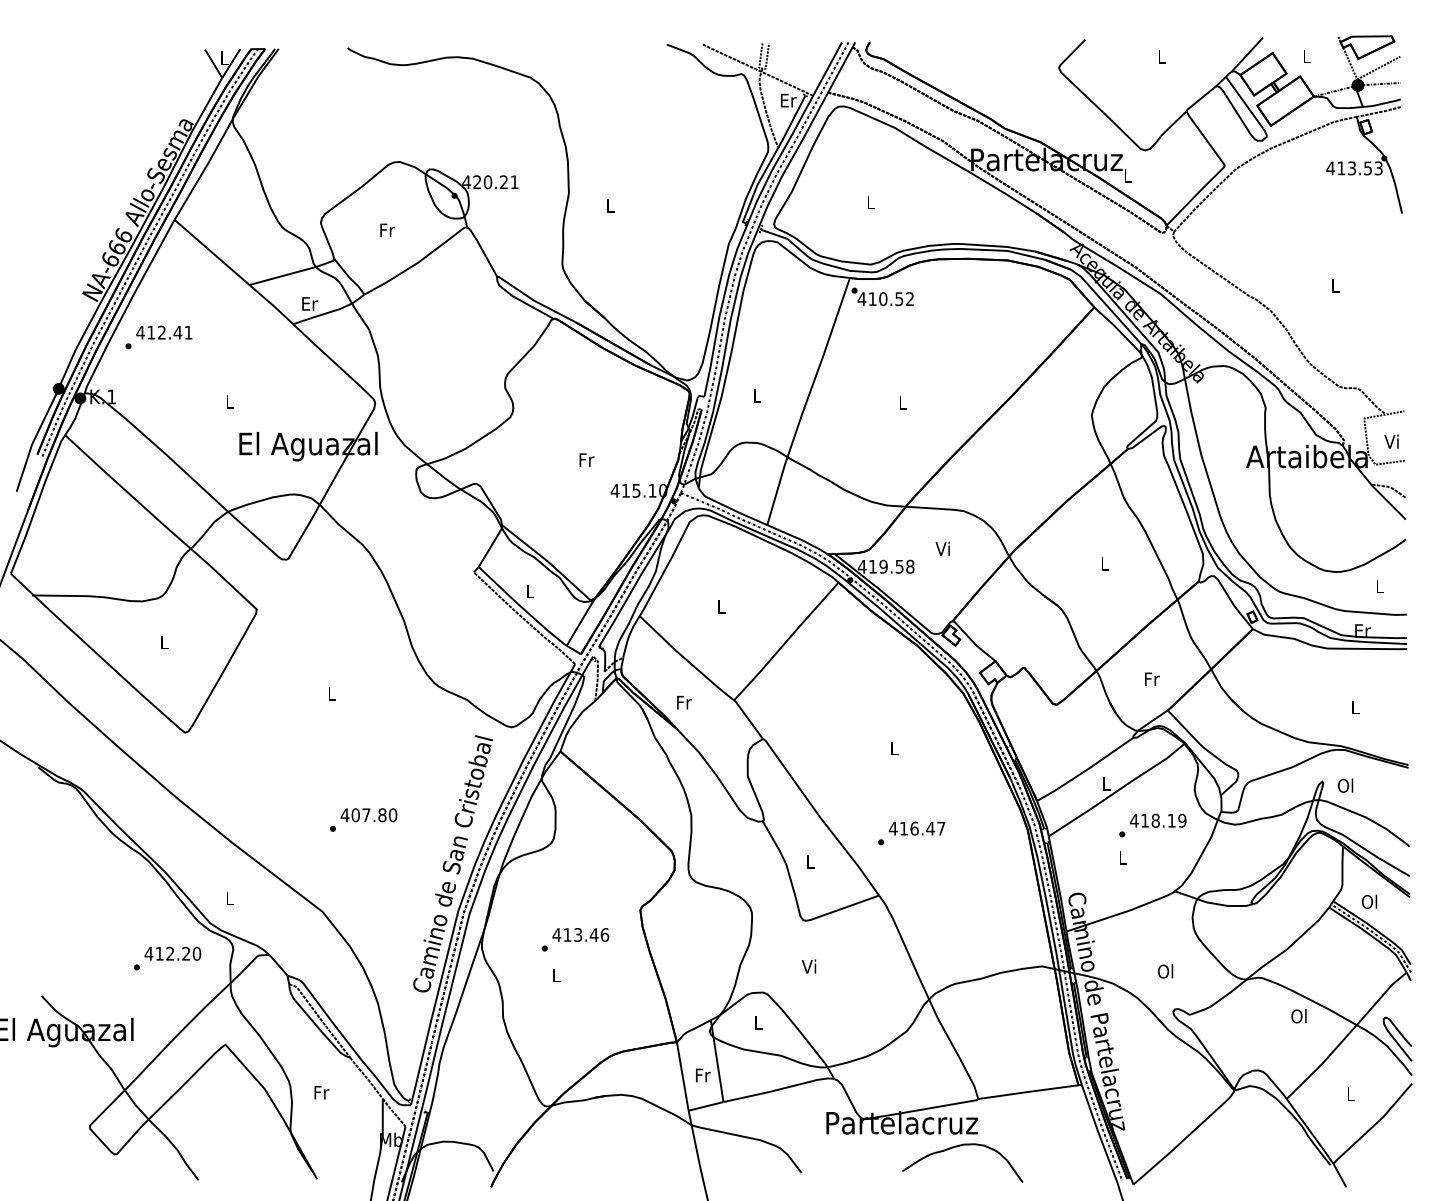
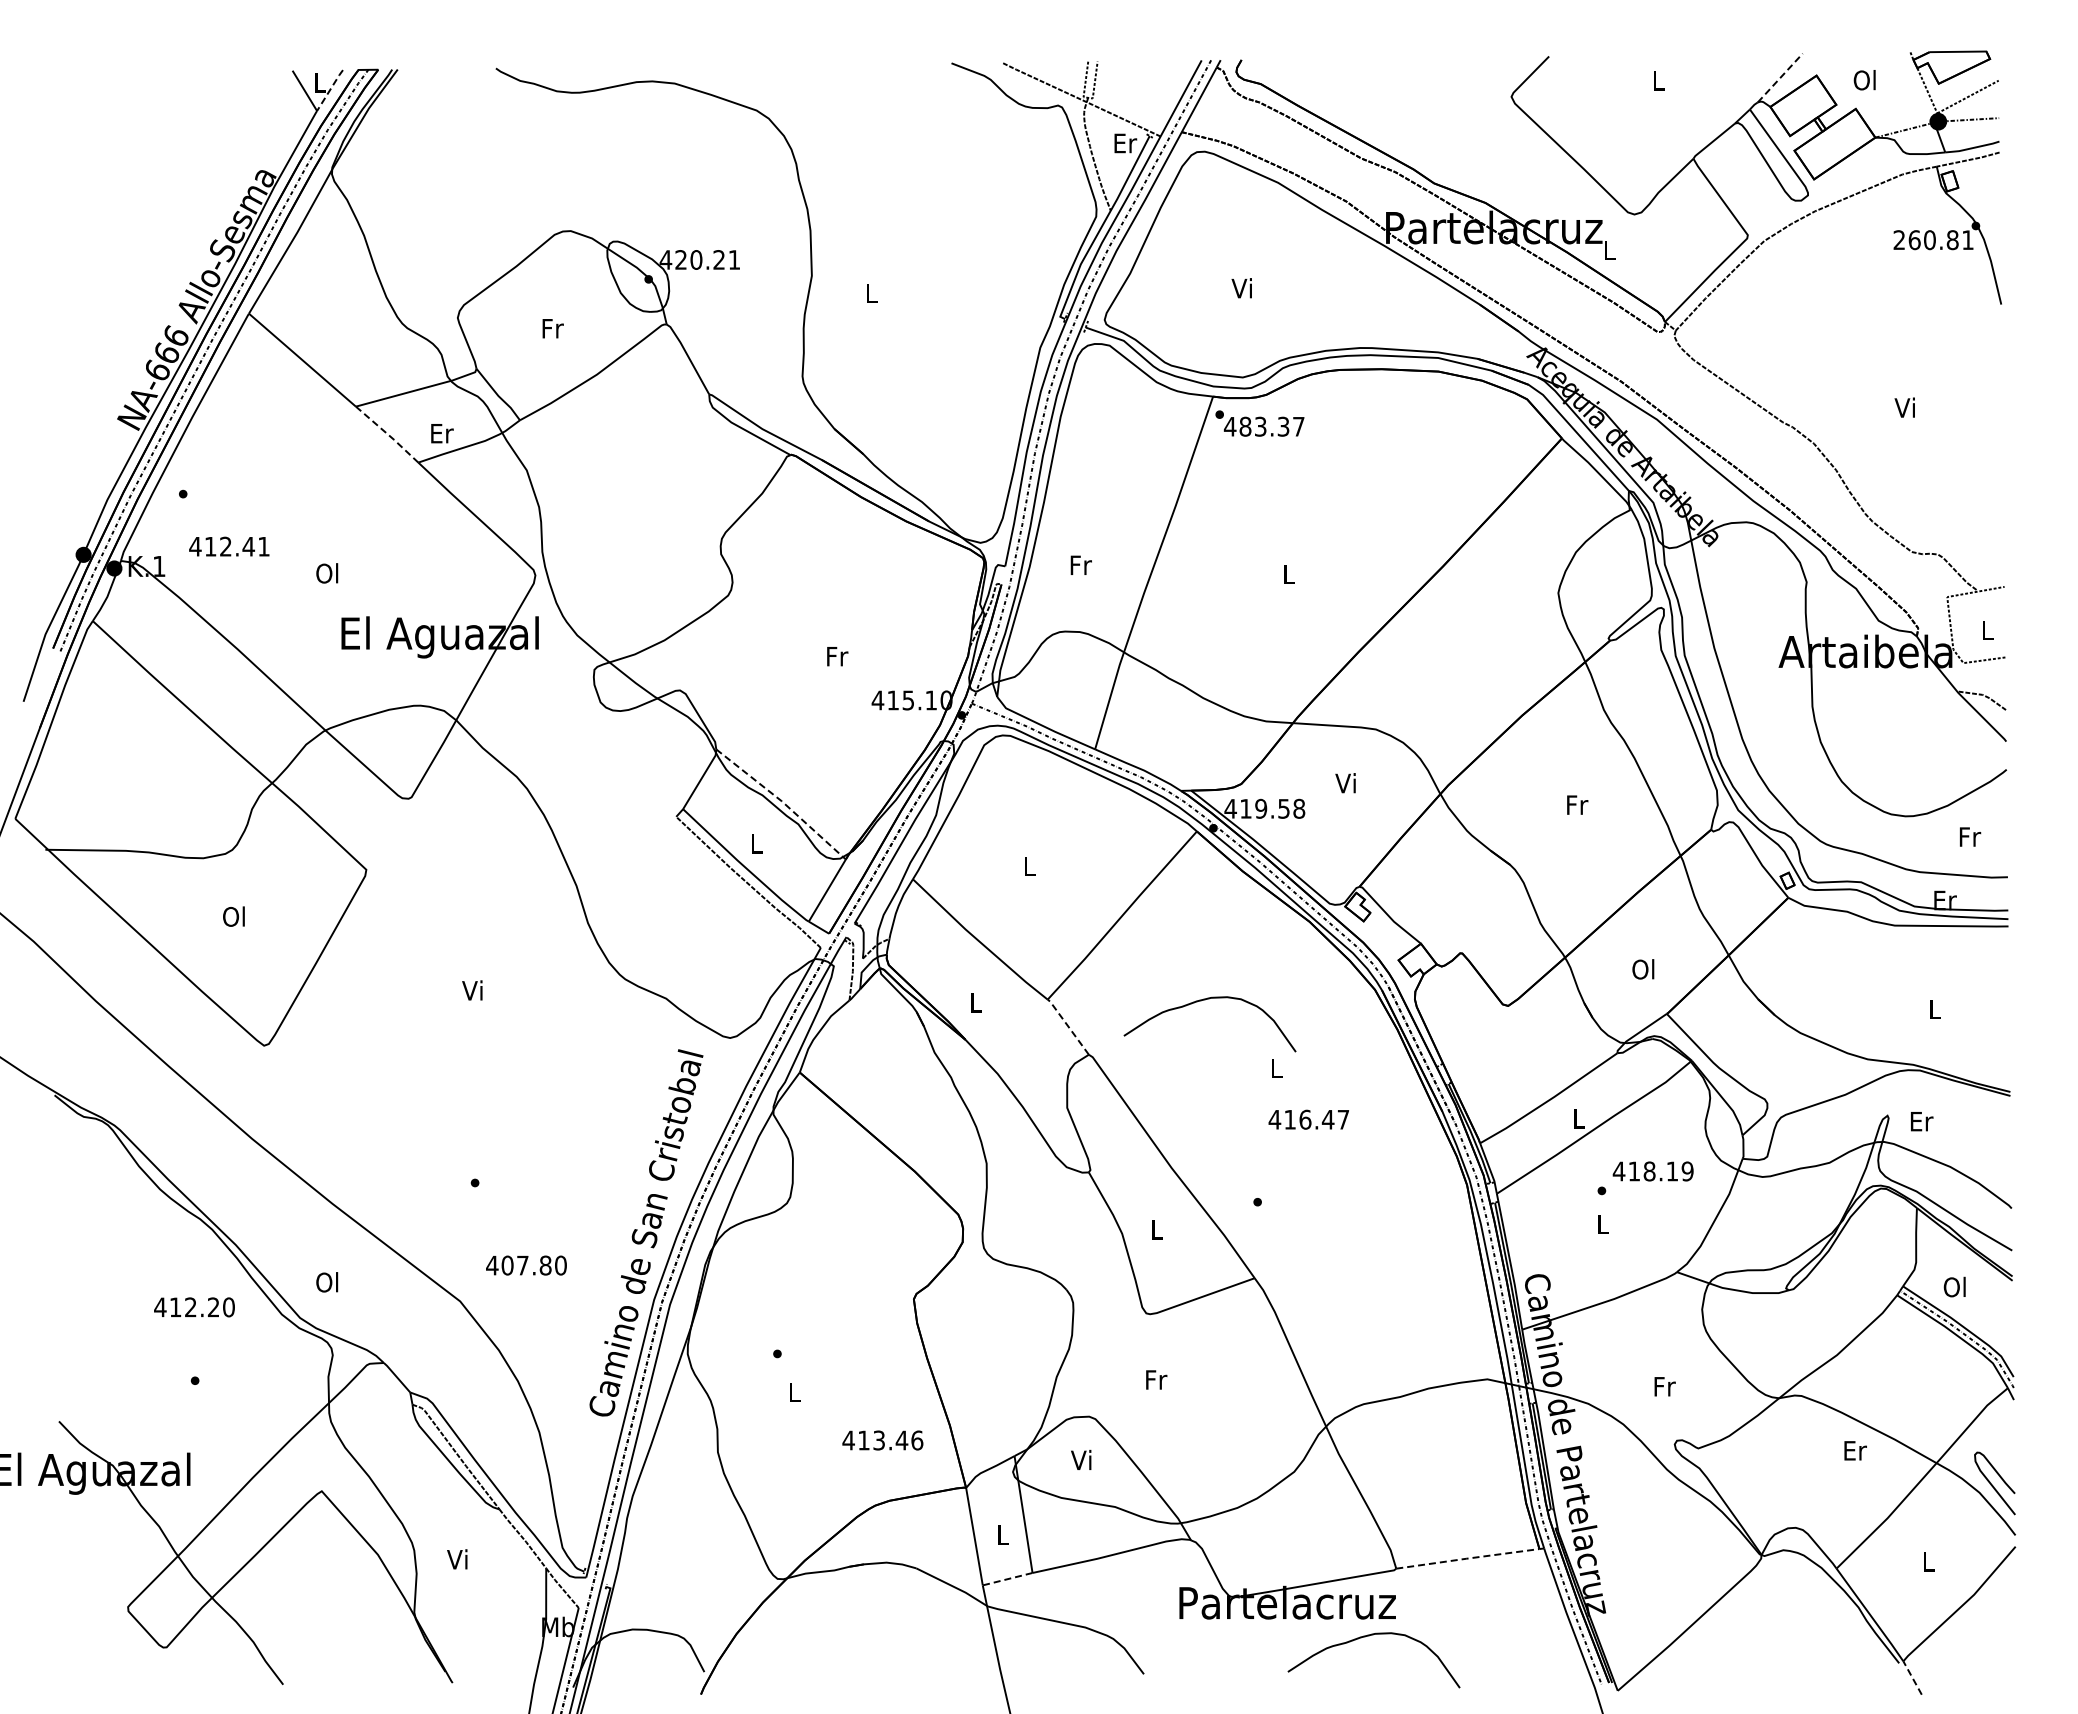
line: (1247, 54) -> (1780, 77), solid -> dashed
text: (1306, 56) -> (1864, 80), L -> Ol
line: (231, 63) -> (330, 90), solid -> dashed
text: (1354, 168) -> (1933, 240), 413.53 -> 260.81
text: (869, 202) -> (1241, 288), L -> Vi
text: (1334, 285) -> (1904, 407), L -> Vi
text: (890, 298) -> (1271, 426), 410.52 -> 483.37
line: (272, 304) -> (388, 434), solid -> dashed
text: (164, 332) -> (229, 546), moved
text: (757, 395) -> (1080, 564), L -> Fr
text: (229, 401) -> (327, 573), L -> Ol
text: (1391, 441) -> (1986, 630), Vi -> L
line: (548, 562) -> (782, 802), solid -> dashed
text: (1105, 563) -> (1577, 804), L -> Fr
text: (1380, 586) -> (1970, 836), L -> Fr
text: (163, 642) -> (233, 916), L -> Ol
text: (1151, 679) -> (1643, 969), Fr -> Ol
text: (331, 694) -> (472, 990), L -> Vi
curve: (844, 701) -> (1205, 1000), added
text: (684, 702) -> (976, 1002), Fr -> L
line: (747, 718) -> (1067, 1025), solid -> dashed
text: (1346, 785) -> (1921, 1121), Ol -> Er
text: (368, 815) -> (526, 1265), moved
text: (916, 828) -> (1308, 1119), moved
text: (229, 898) -> (327, 1282), L -> Ol
text: (580, 934) -> (882, 1440), moved
text: (172, 953) -> (194, 1307), moved
text: (809, 966) -> (1155, 1379), Vi -> Fr
text: (1165, 971) -> (1663, 1386), Ol -> Fr
text: (1299, 1016) -> (1854, 1450), Ol -> Er
text: (757, 1022) -> (1081, 1459), L -> Vi
text: (703, 1075) -> (1003, 1534), Fr -> L
line: (1028, 1091) -> (1467, 1558), solid -> dashed
text: (321, 1092) -> (458, 1559), Fr -> Vi
line: (705, 1106) -> (1007, 1579), solid -> dashed
line: (1339, 1175) -> (1912, 1677), solid -> dashed

